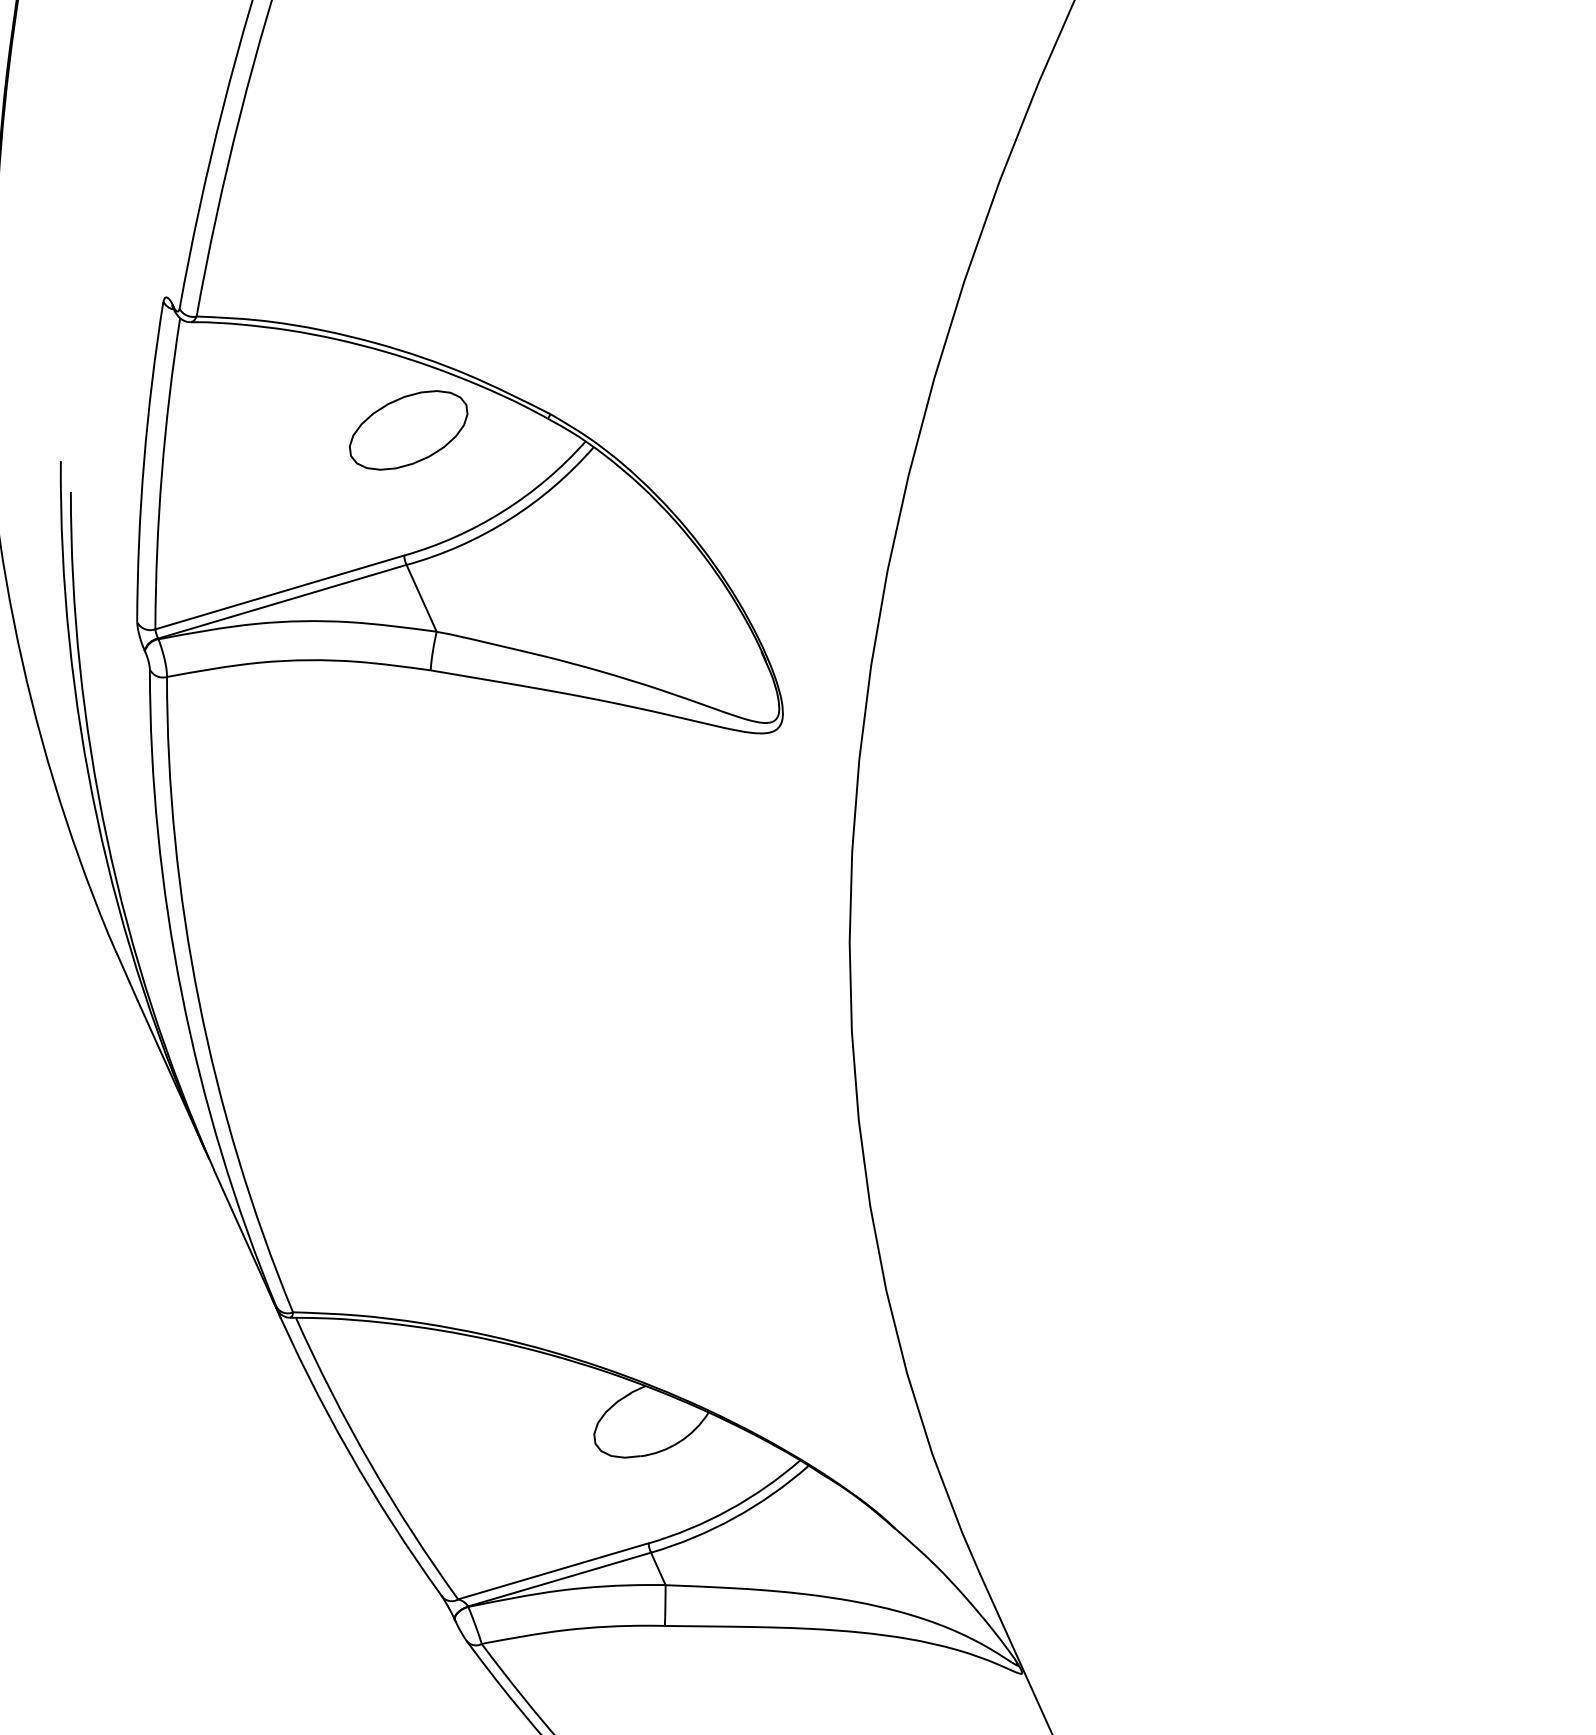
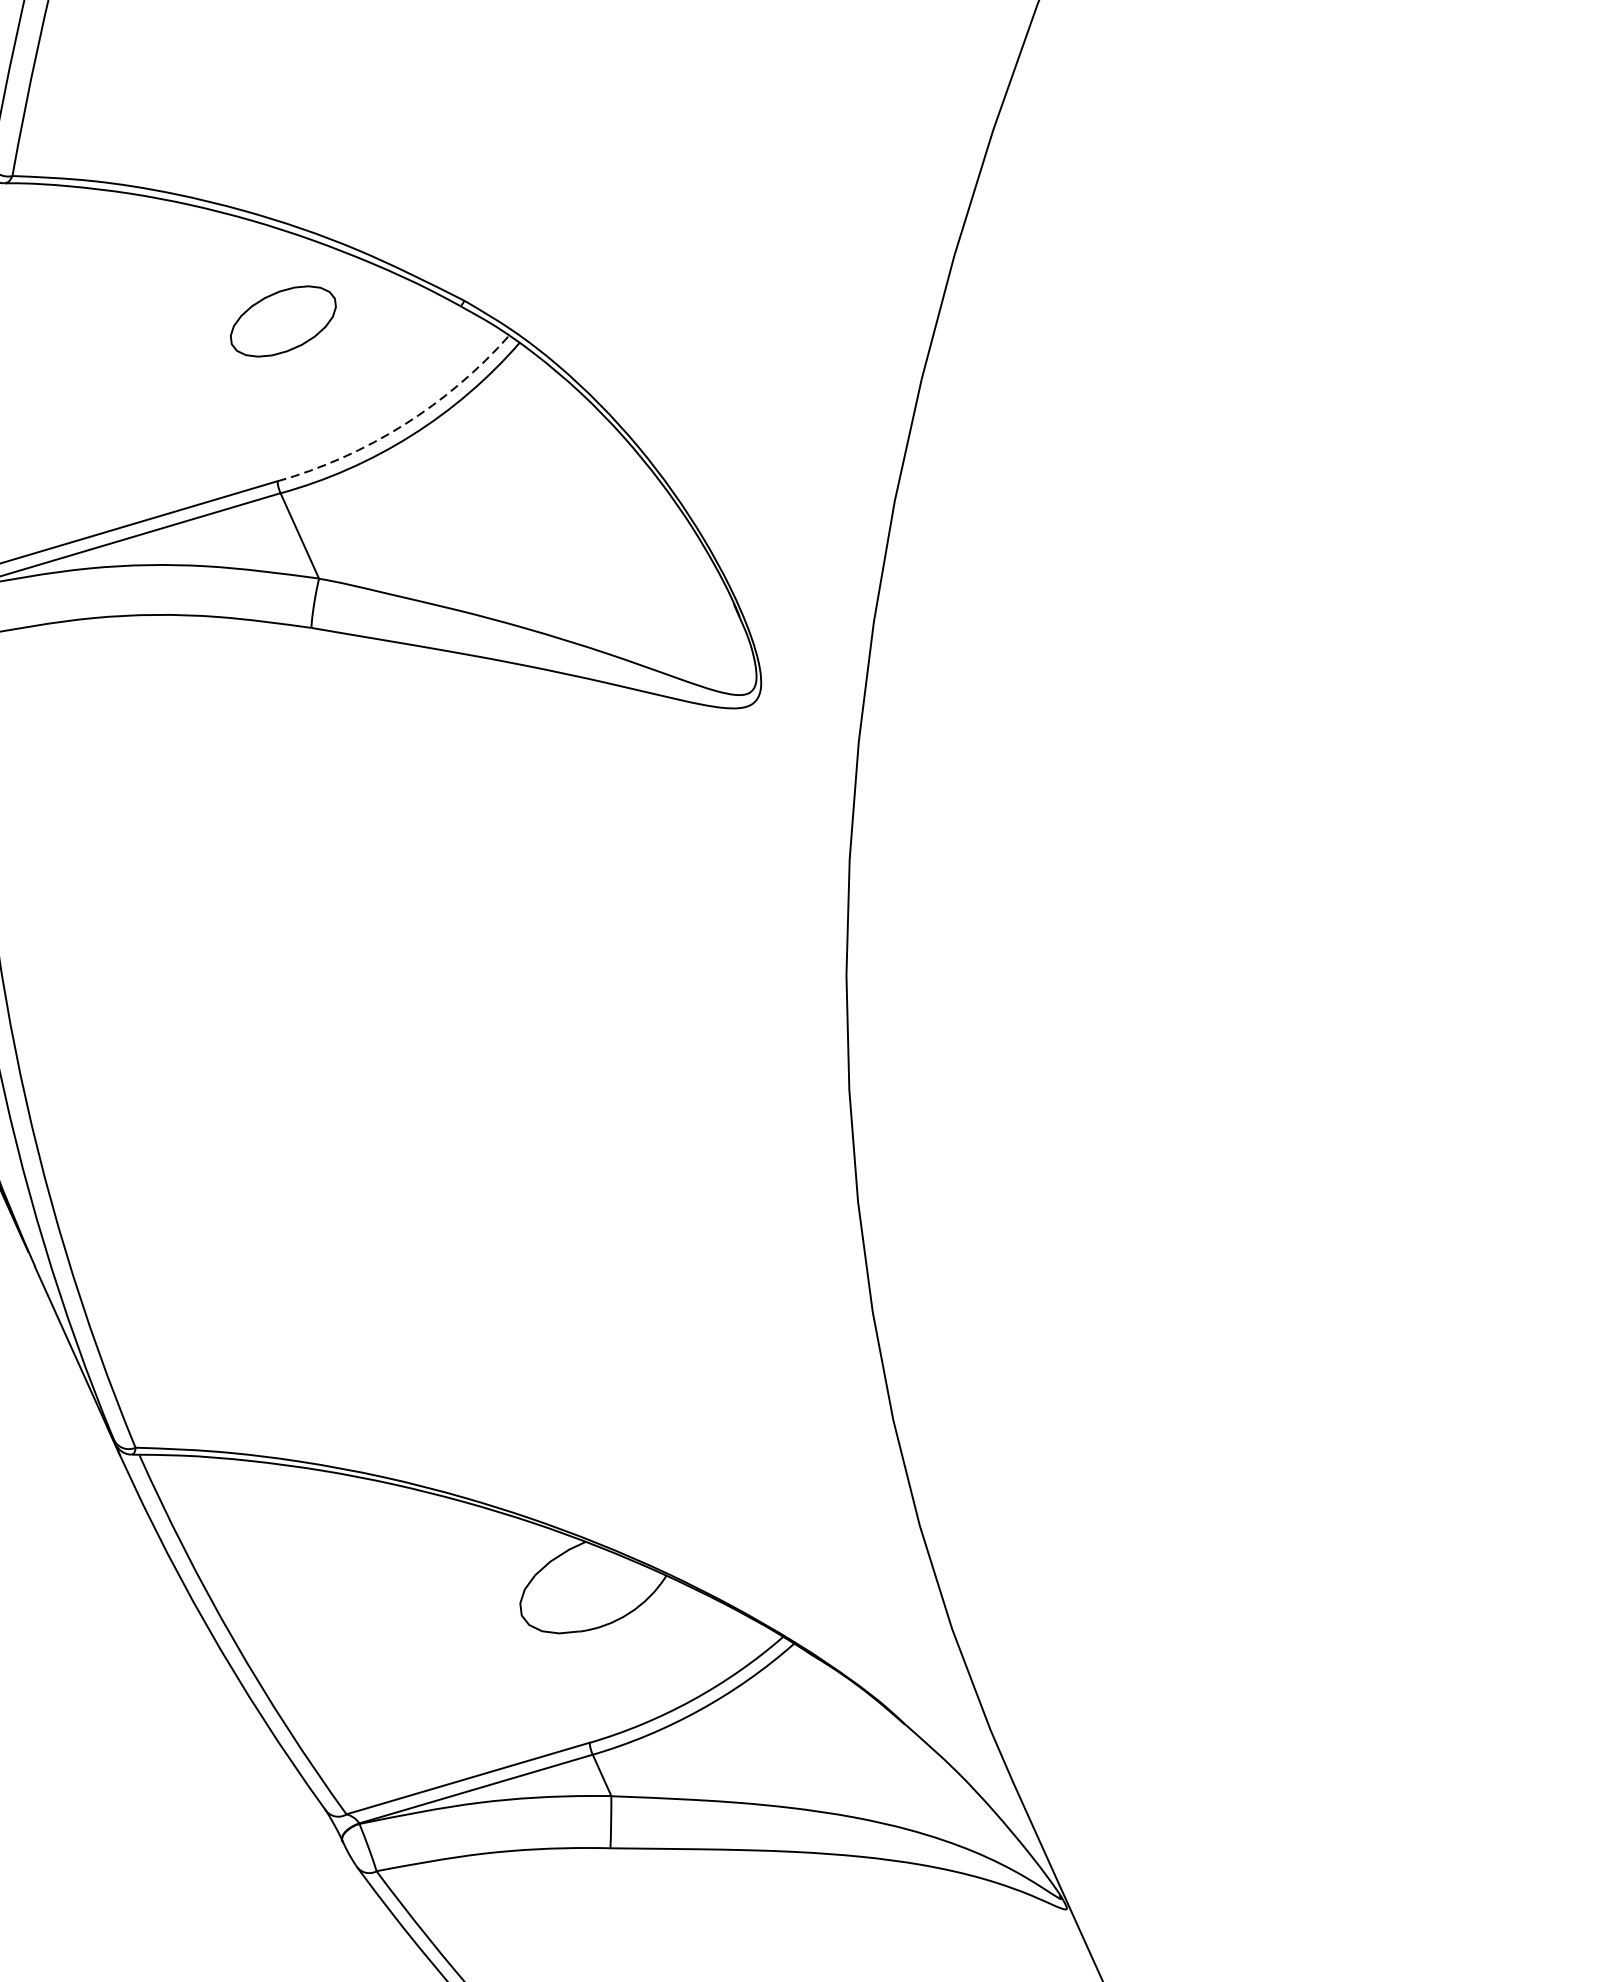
part: (408, 430) -> (283, 321), size x0.7
arc: (503, 511) -> (404, 425), solid -> dashed

